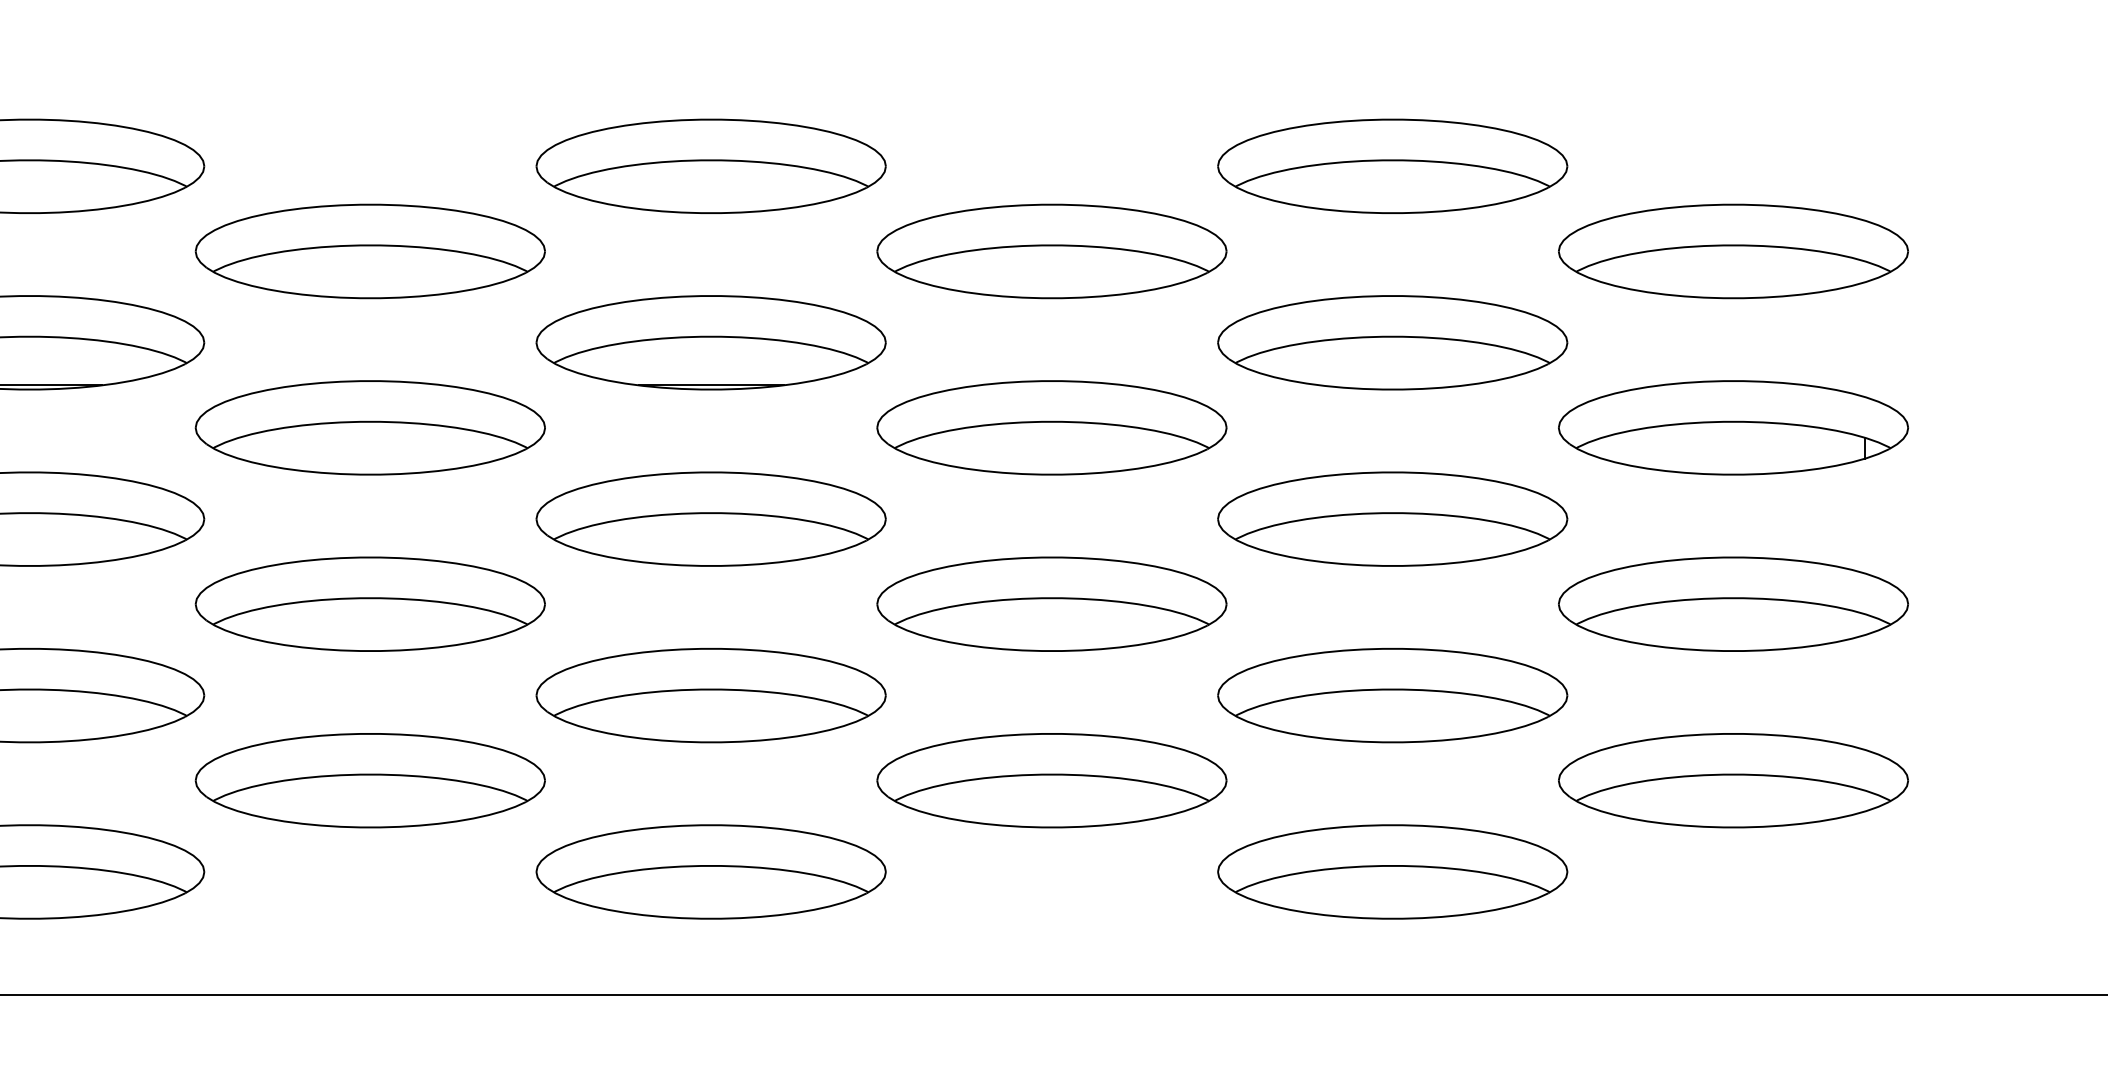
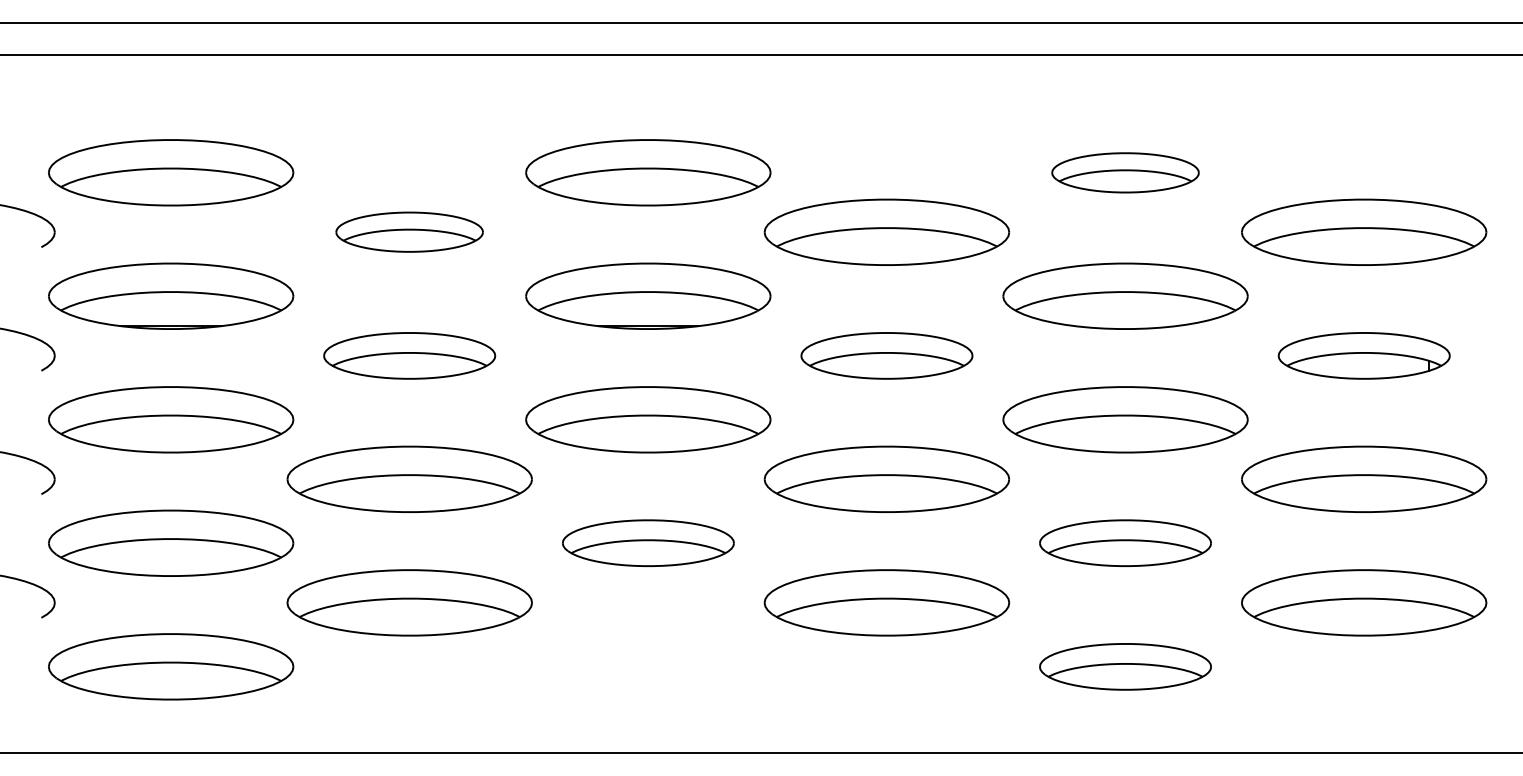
part: (1392, 165) -> (1125, 172), size x0.6
part: (370, 250) -> (409, 231), size x0.6
part: (370, 427) -> (409, 355), size x0.7
part: (1051, 427) -> (886, 355), size x0.7
part: (1733, 427) -> (1364, 355), size x0.7
part: (711, 694) -> (648, 542), size x0.7
part: (1392, 694) -> (1125, 542), size x0.7
part: (711, 871) -> (648, 666), removed
part: (1392, 871) -> (1125, 666), size x0.7

